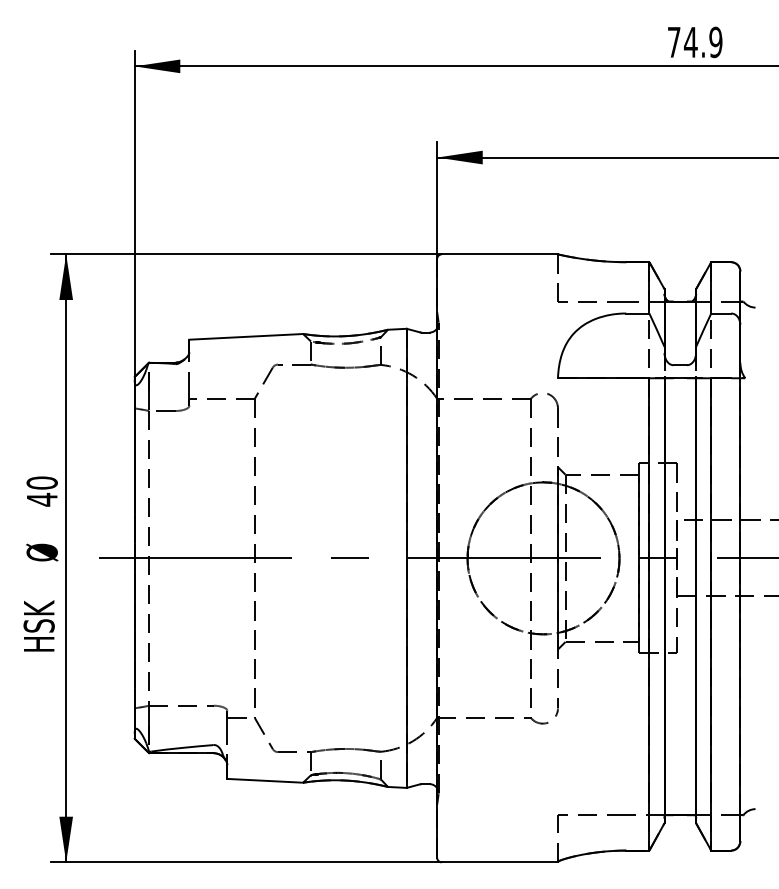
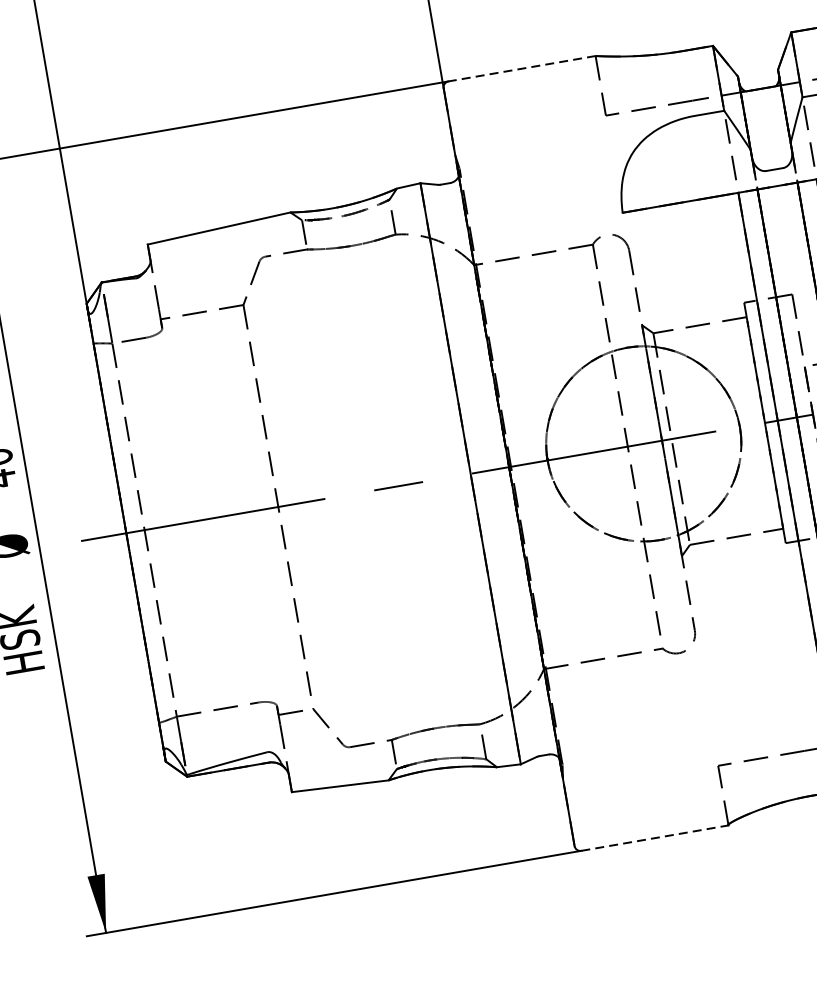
line: (499, 254) -> (521, 68), solid -> dashed
line: (500, 862) -> (655, 838), solid -> dashed

